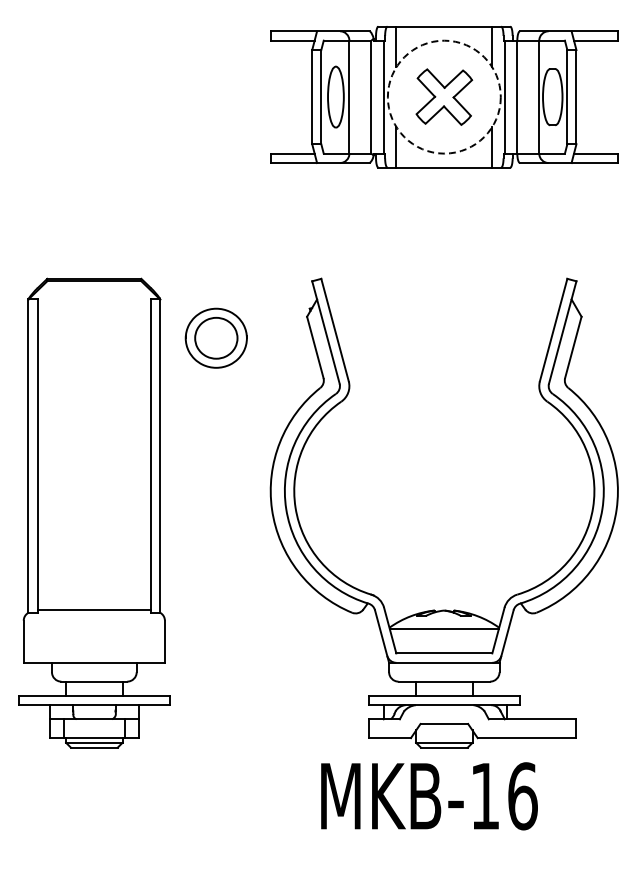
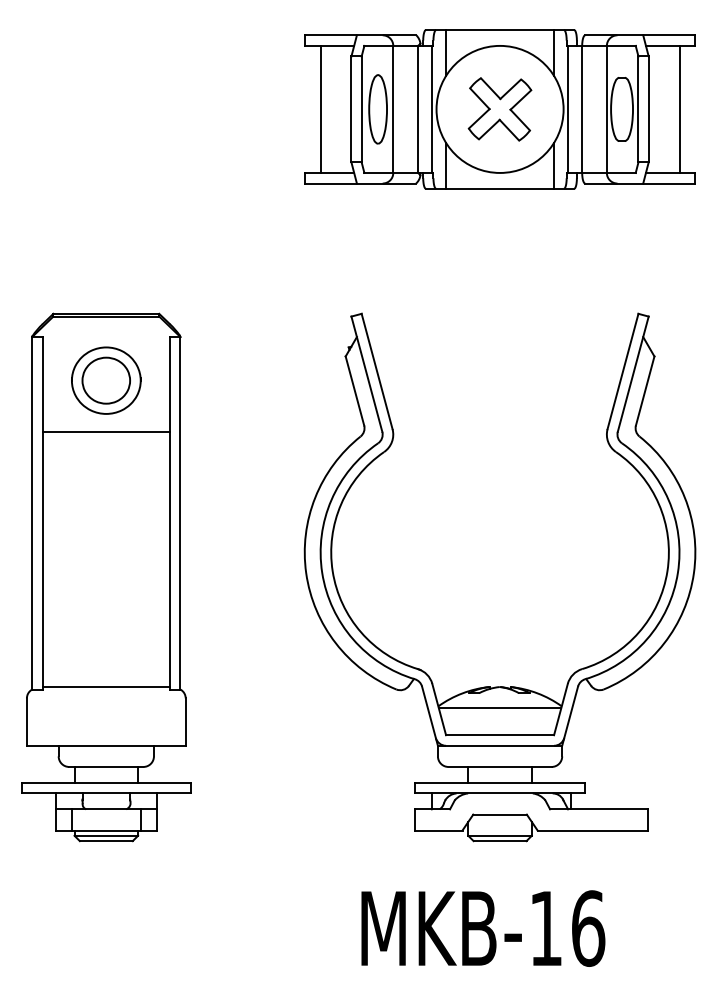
line: (284, 96) -> (320, 108), added
circle: (443, 96) -> (499, 108), dashed -> solid
line: (603, 96) -> (679, 108), added
part: (215, 337) -> (105, 379), moved
line: (93, 383) -> (105, 431), added
text: (429, 796) -> (483, 928), moved

